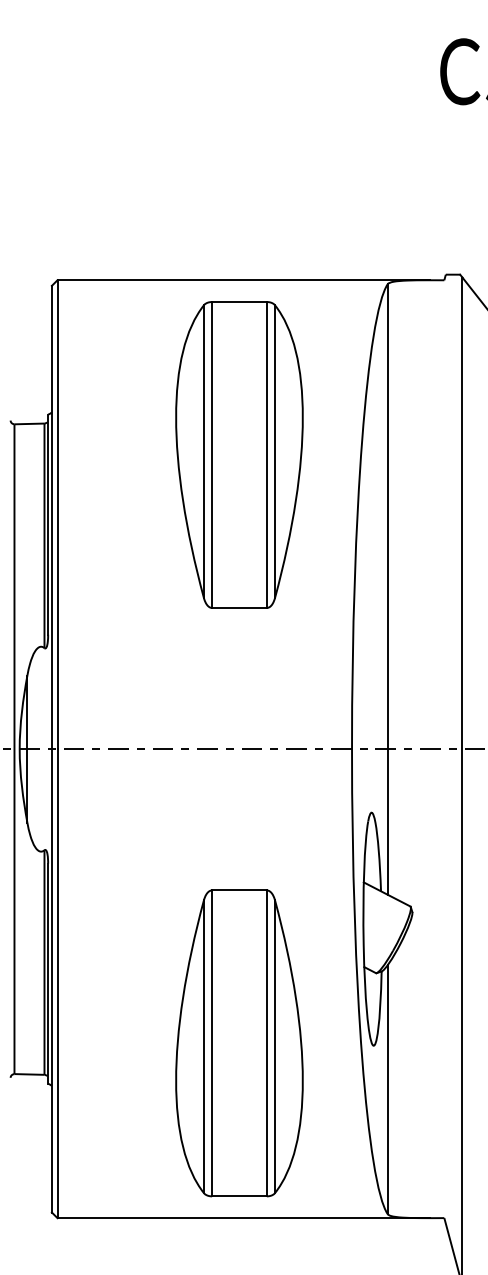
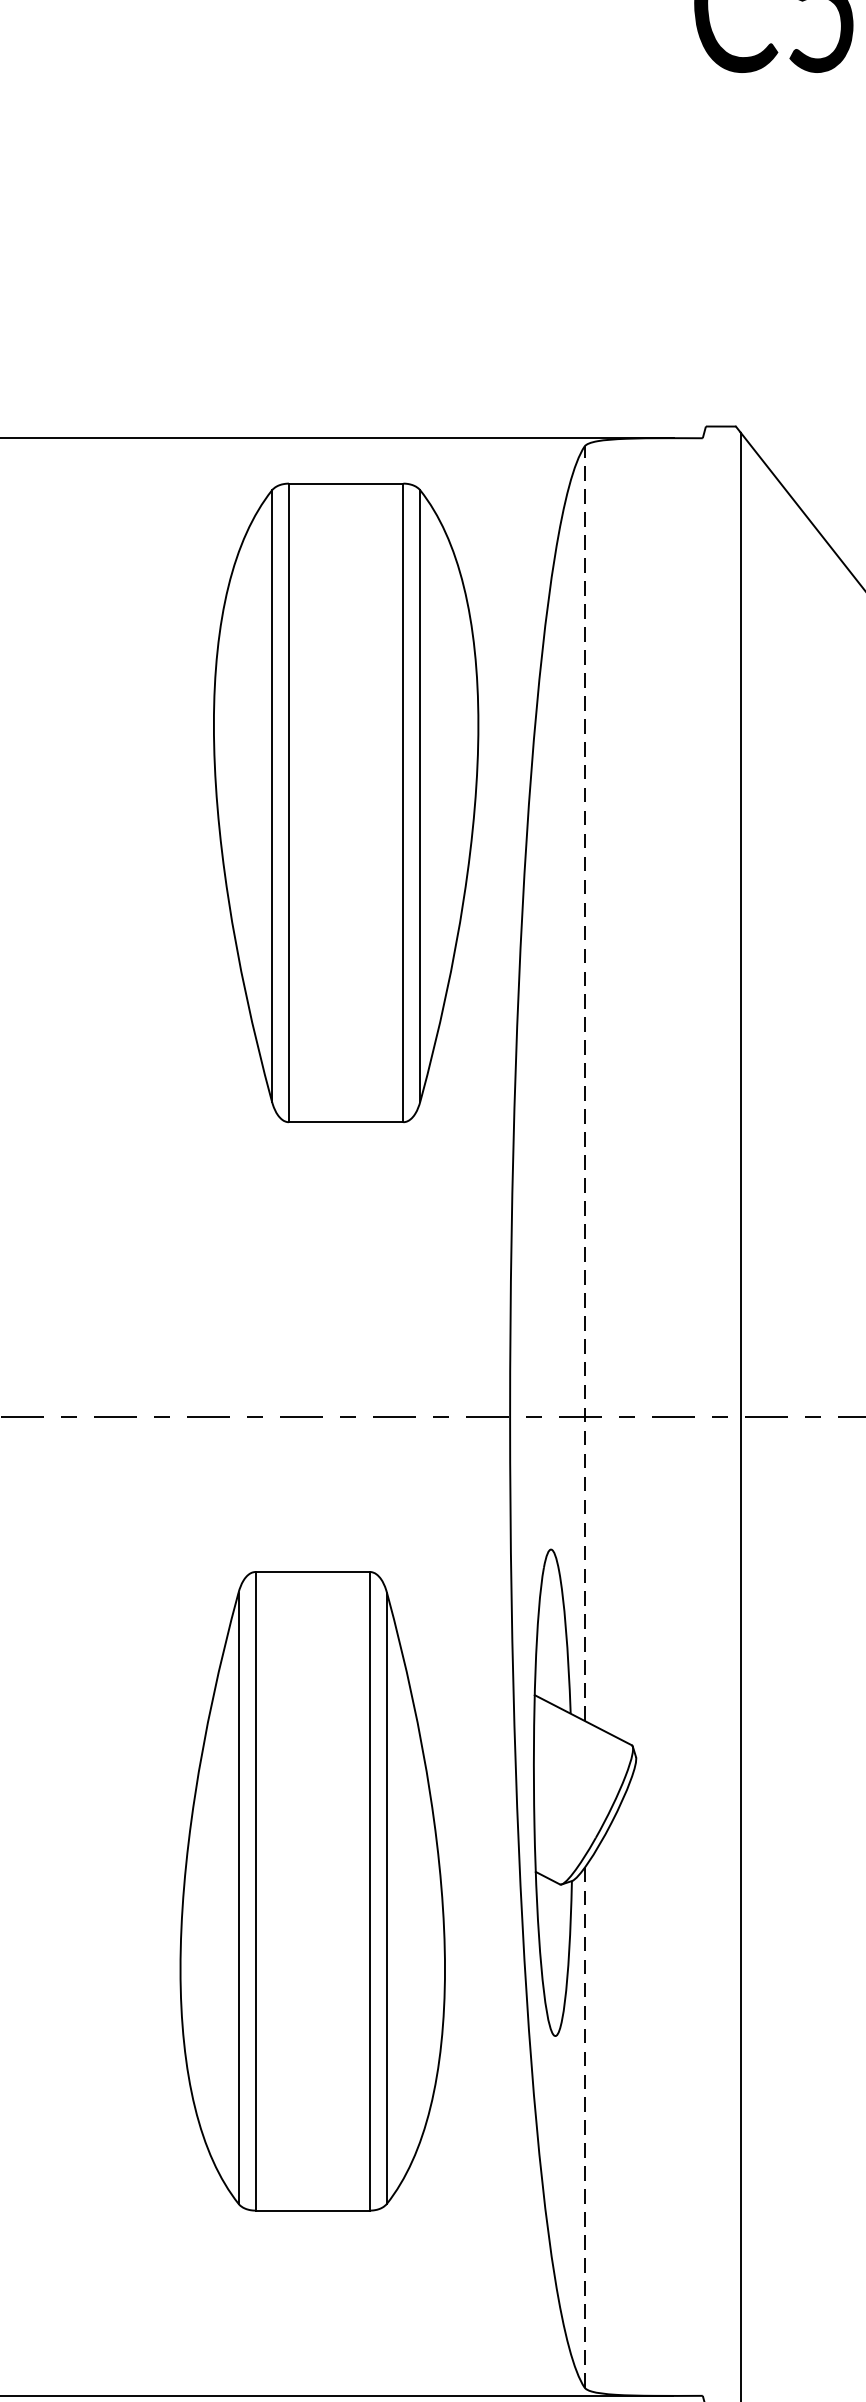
part: (239, 454) -> (346, 801), moved
line: (387, 589) -> (584, 1083), solid -> dashed
part: (239, 1043) -> (312, 1891), moved
line: (387, 1089) -> (584, 2127), solid -> dashed

